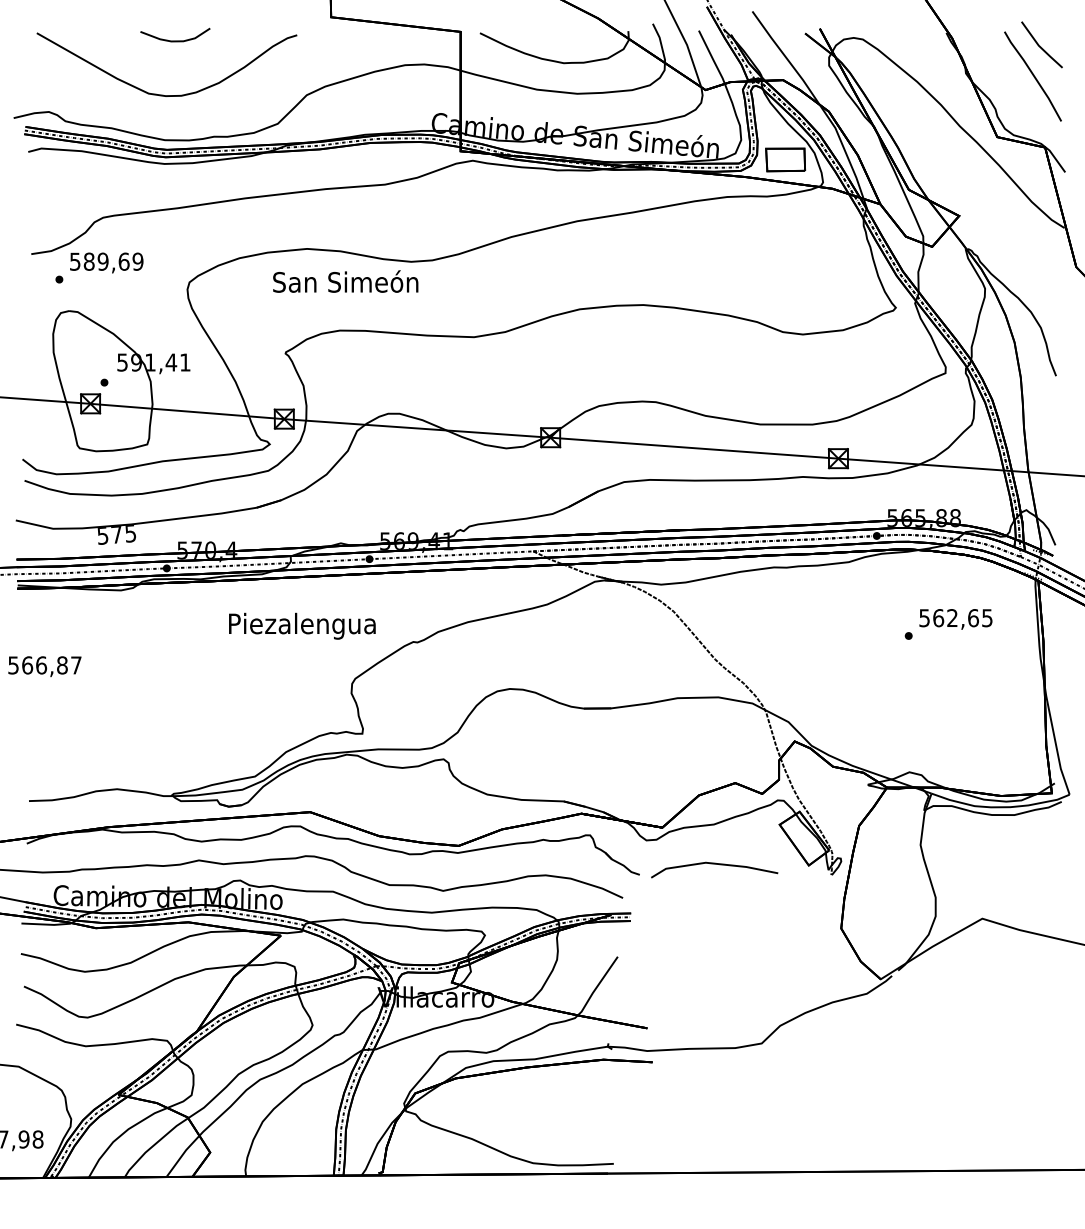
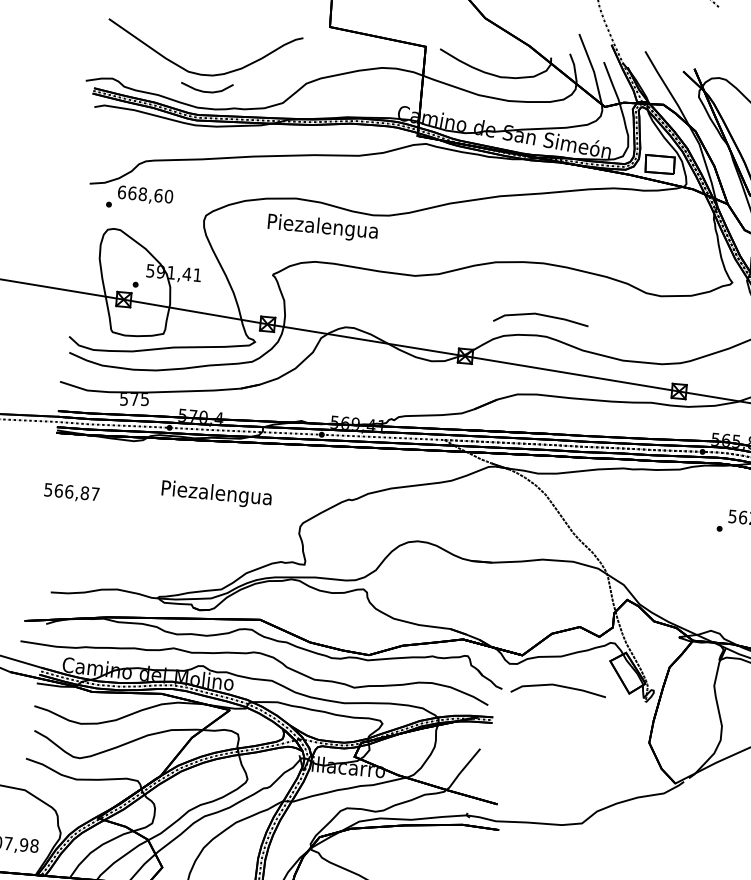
curve: (175, 40) -> (206, 91), moved
text: (106, 261) -> (145, 194), 589,69 -> 668,60
text: (345, 284) -> (322, 227), San Simeón -> Piezalengua
line: (646, 374) -> (541, 315), added
text: (302, 625) -> (216, 494), moved

